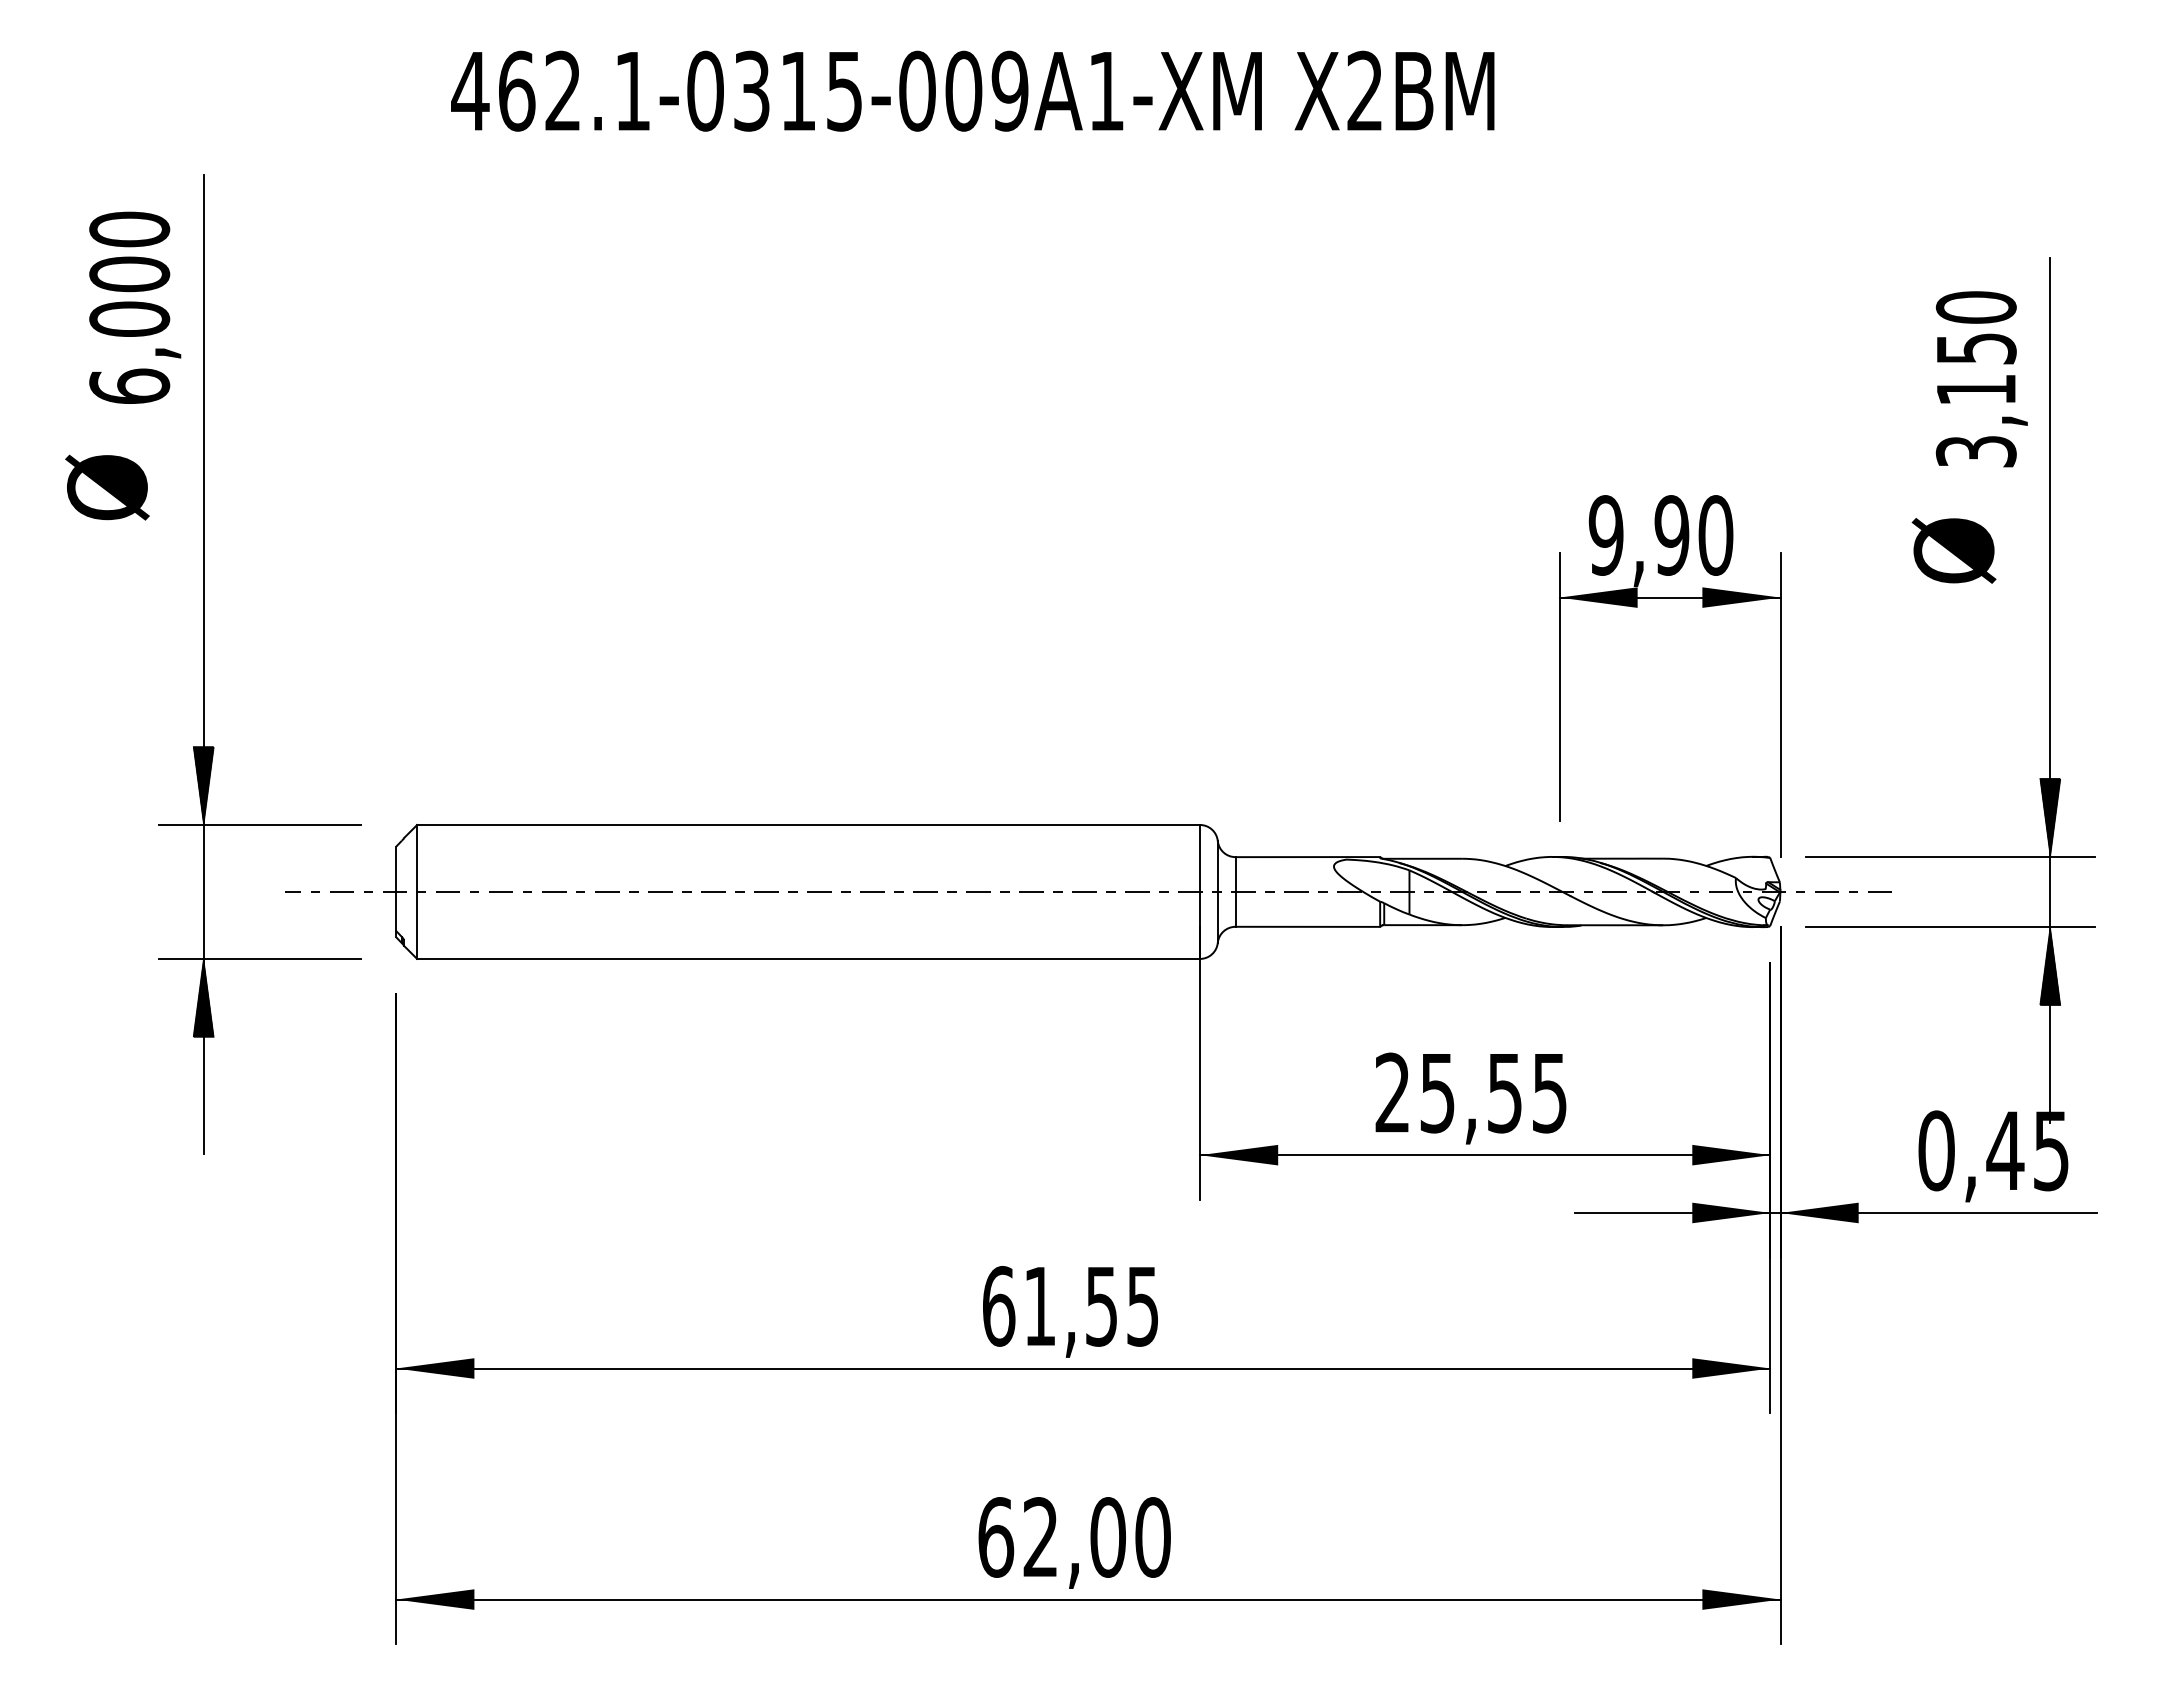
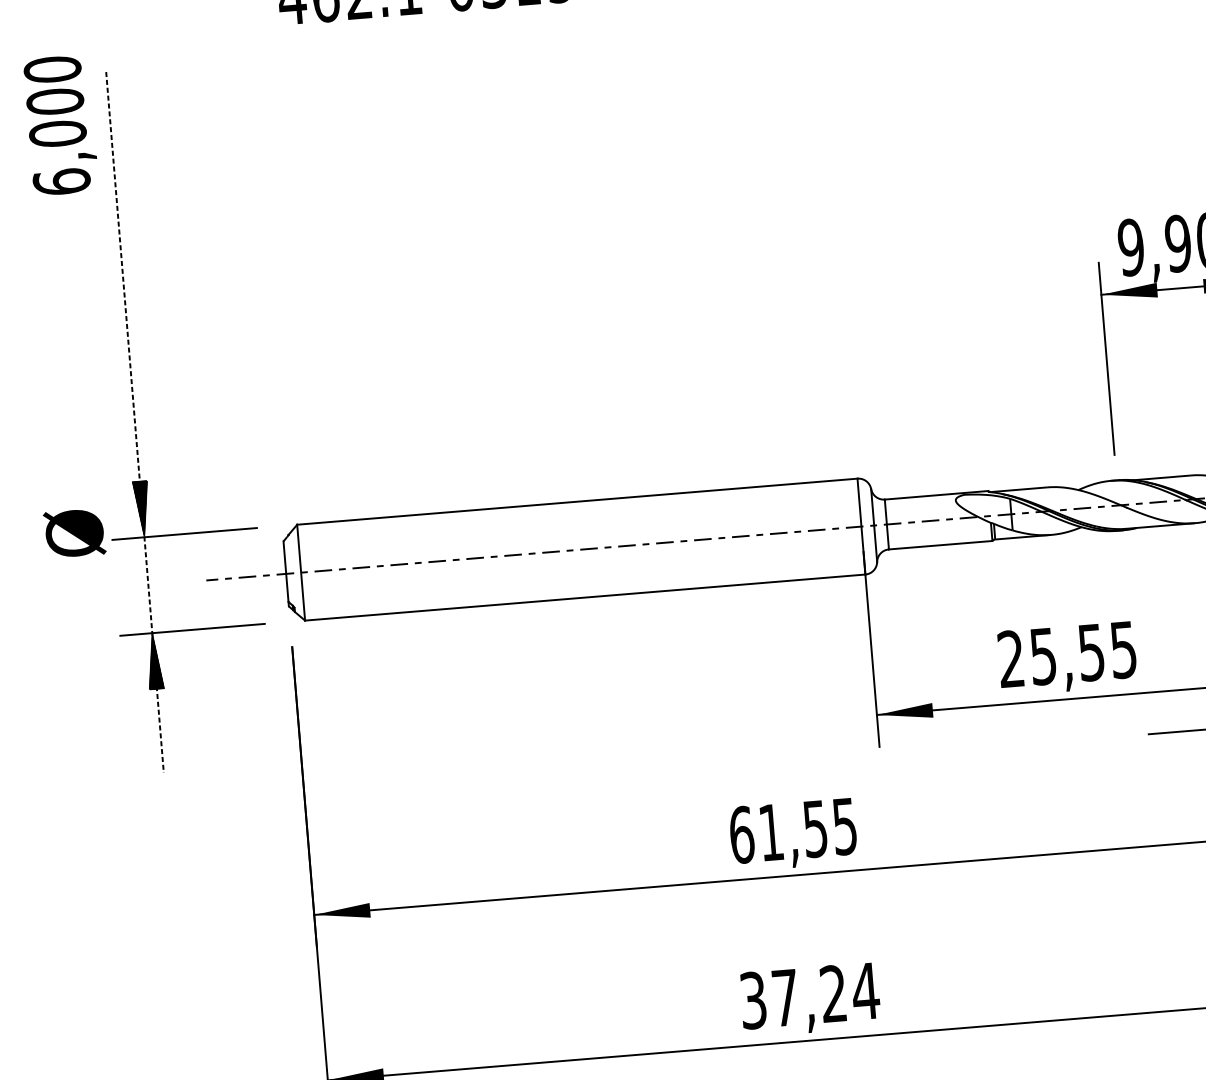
text: (135, 307) -> (61, 125), moved
text: (107, 487) -> (74, 533), moved
line: (203, 664) -> (134, 422), solid -> dashed
text: (1074, 1537) -> (809, 995), 62,00 -> 37,24

